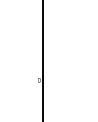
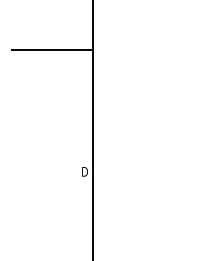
line: (24, 23) -> (52, 50), added

